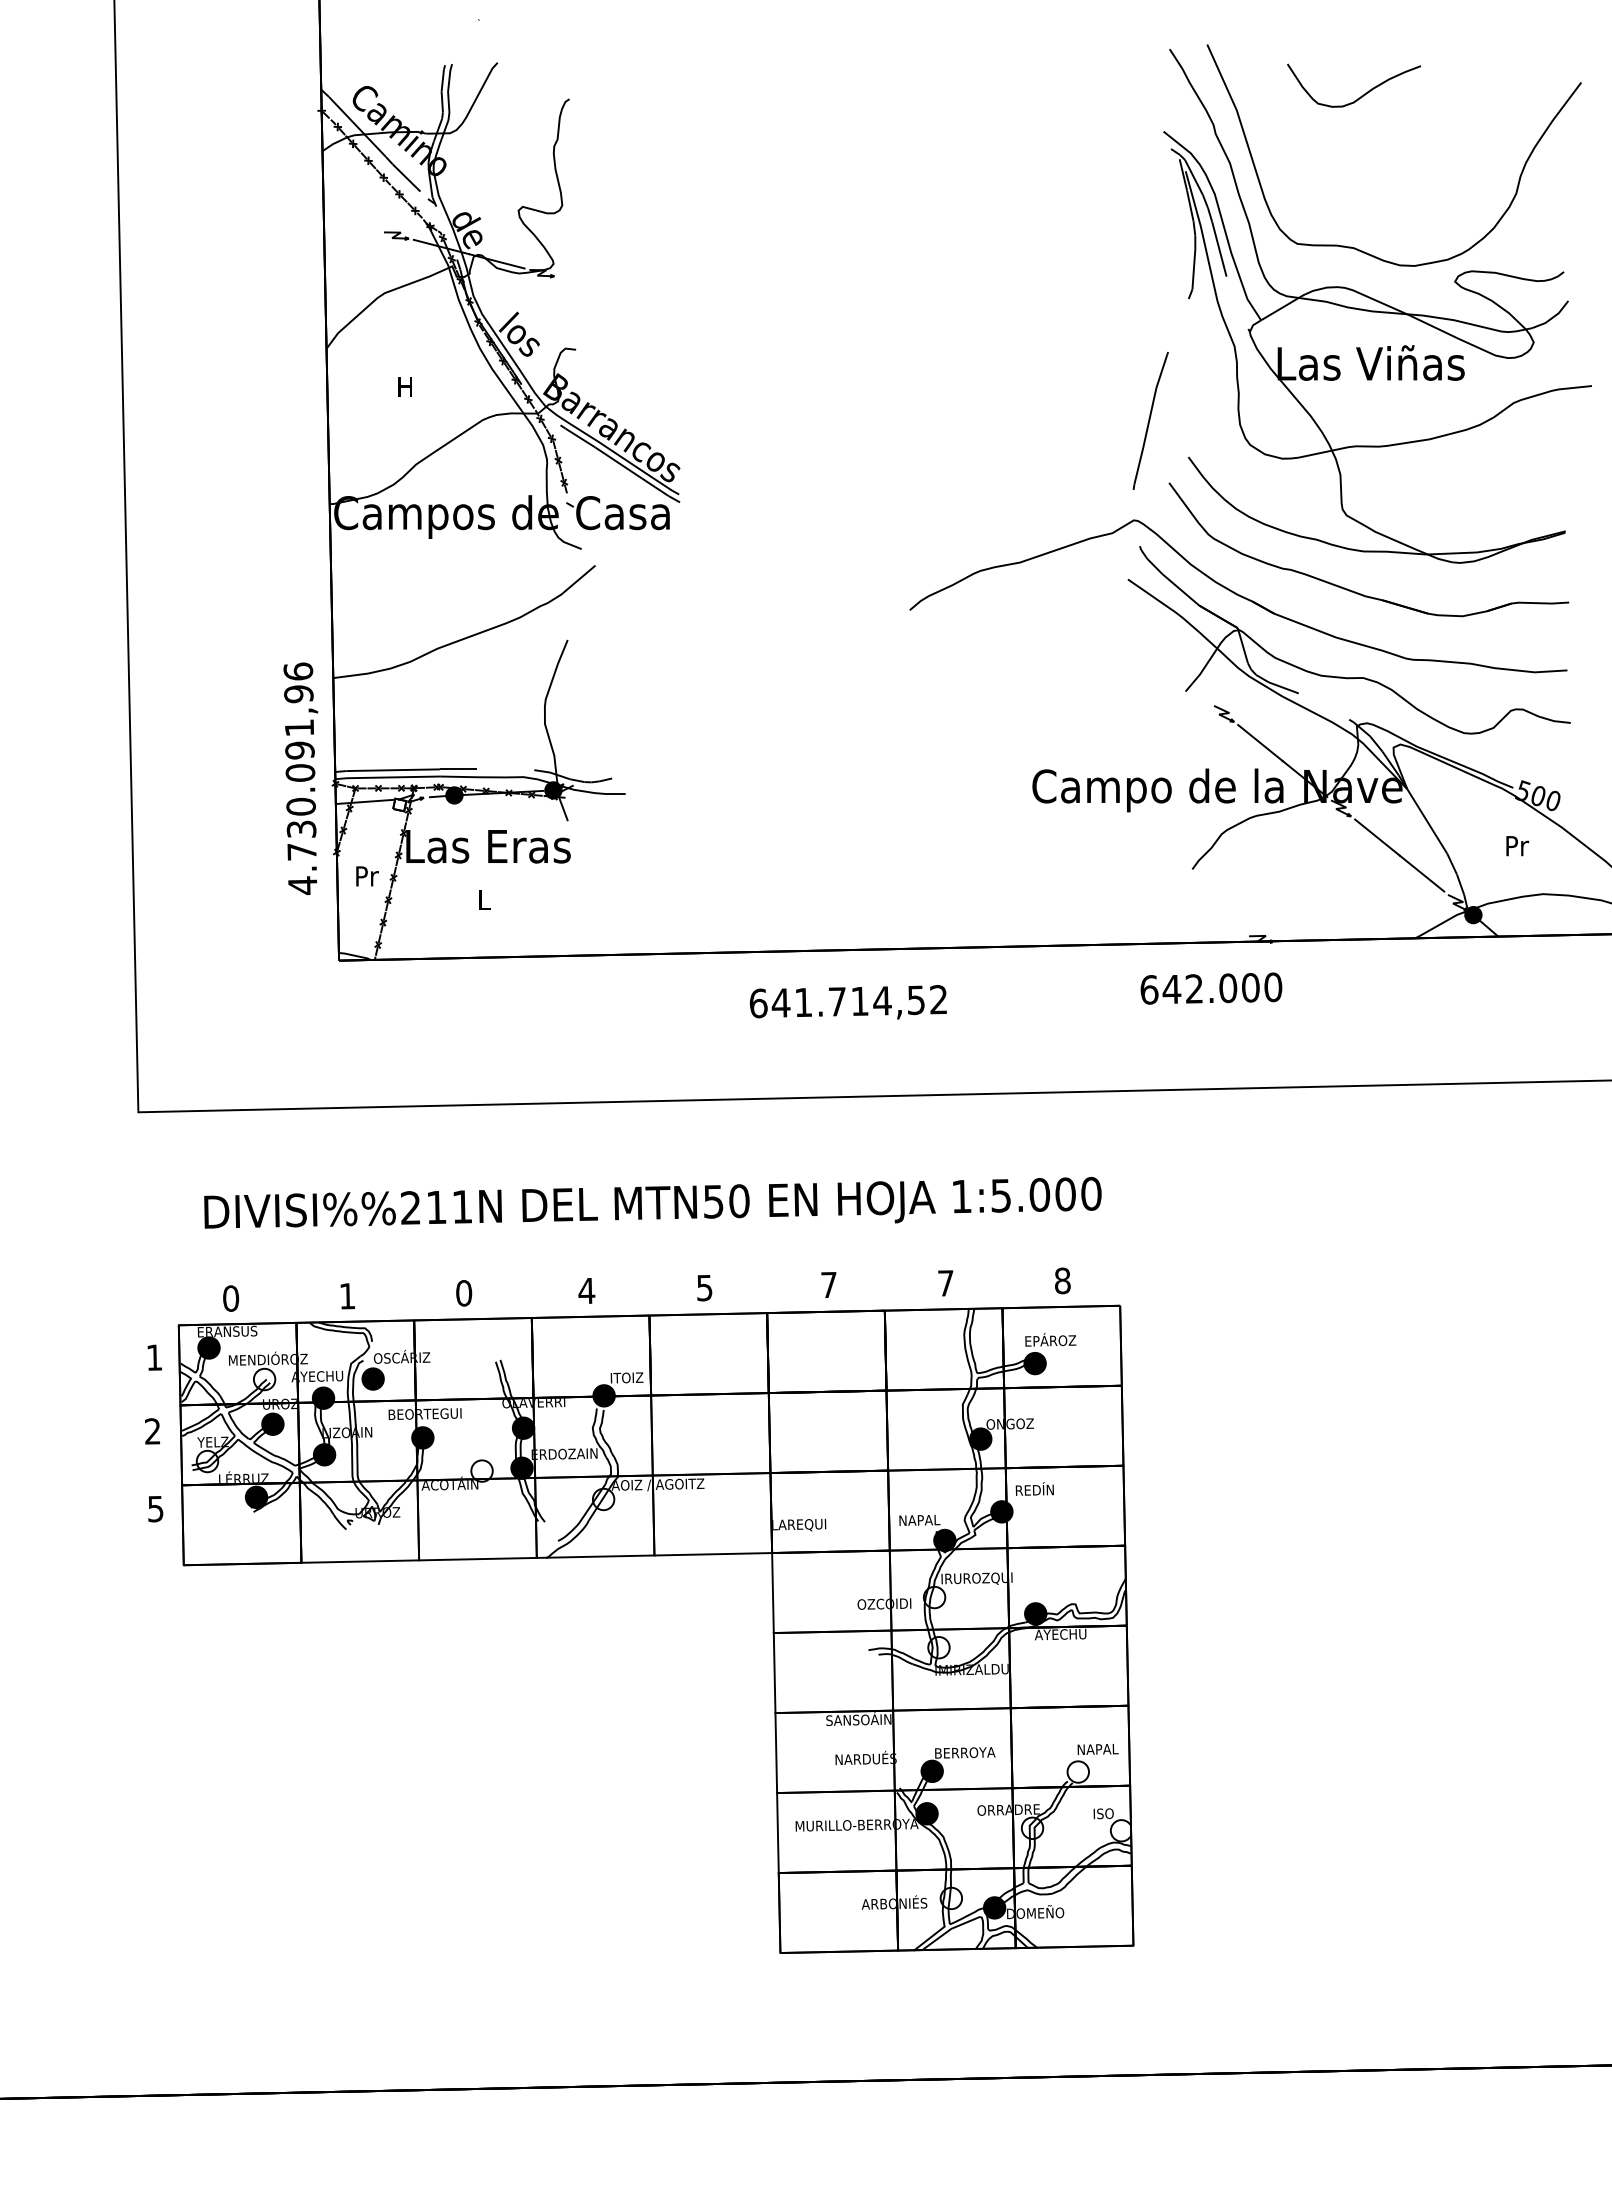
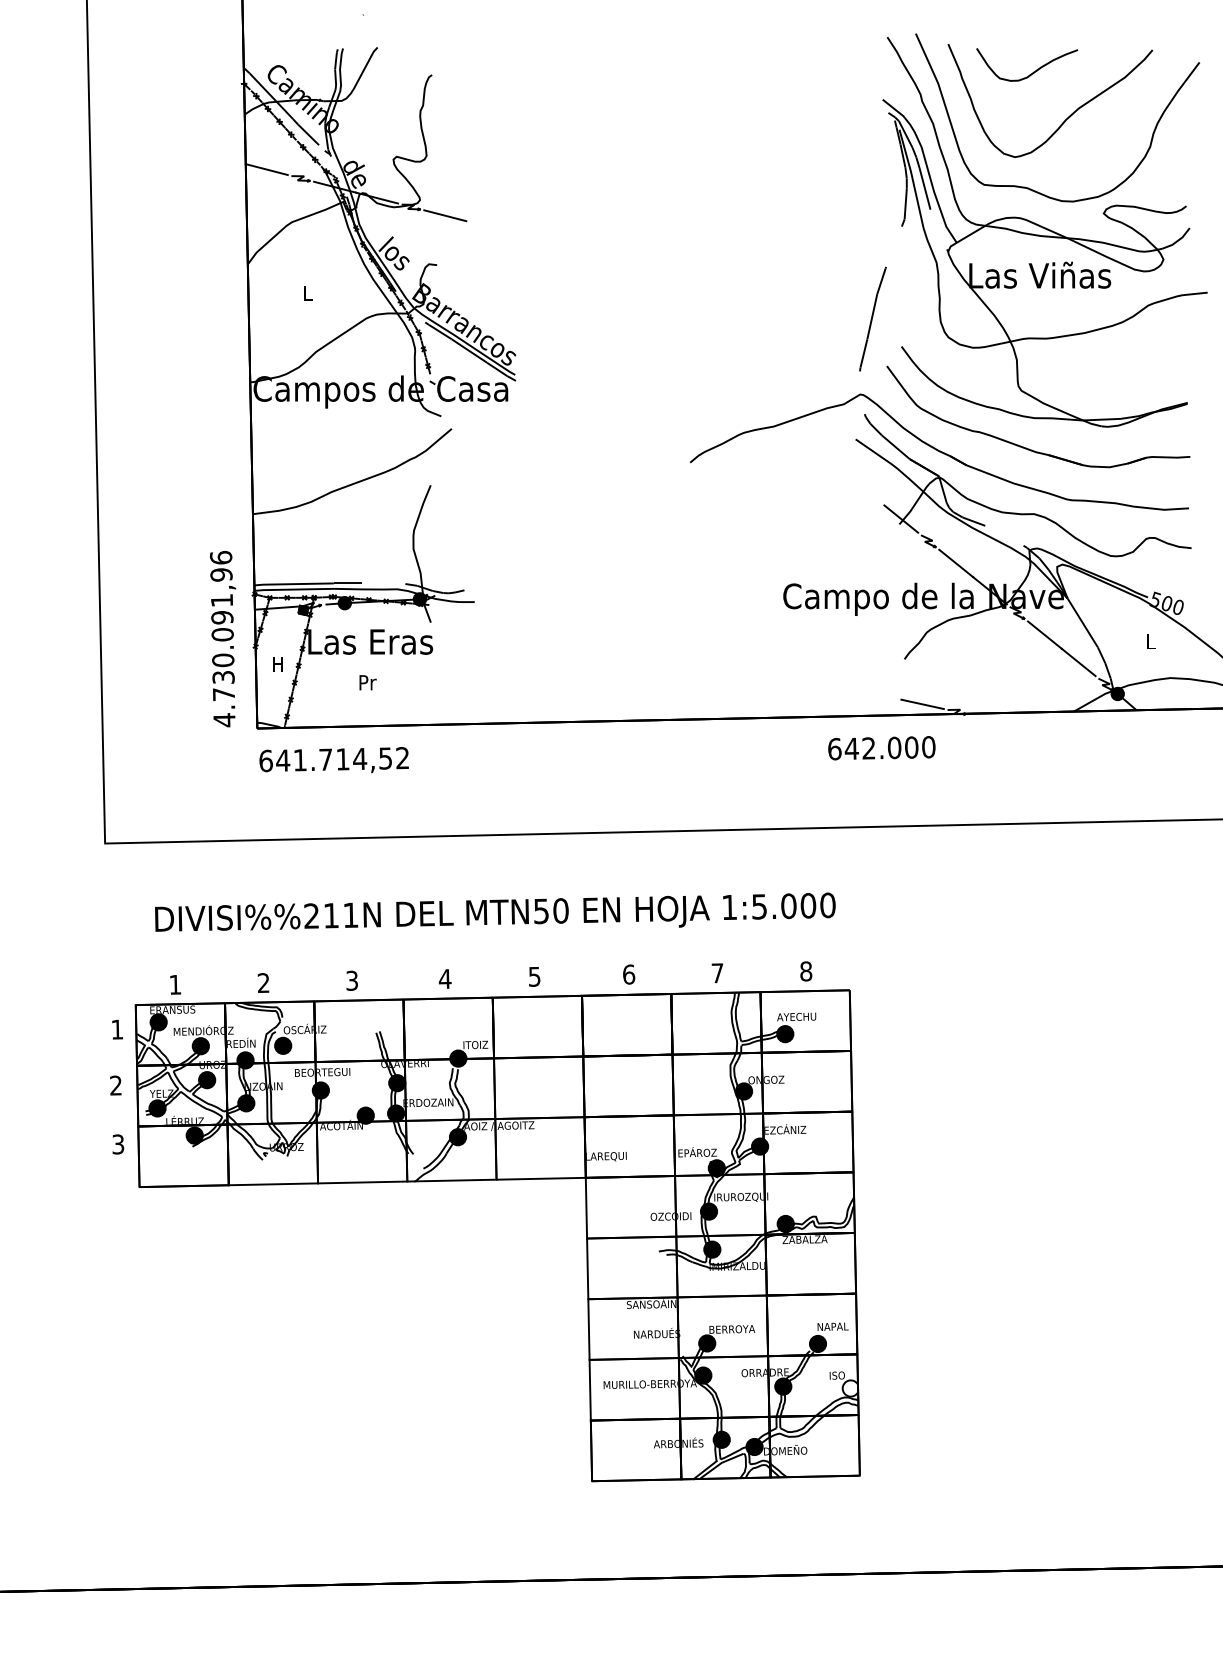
curve: (1406, 155) -> (1066, 117), added
line: (351, 223) -> (266, 169), added
line: (586, 284) -> (445, 215), added
text: (404, 386) -> (306, 293), H -> L
line: (1187, 684) -> (900, 519), added
text: (300, 778) -> (222, 638), moved
fill: (399, 804) -> (303, 610), added
text: (1517, 846) -> (1151, 641), Pr -> L
text: (367, 876) -> (278, 664), Pr -> H
text: (484, 900) -> (367, 682), L -> Pr
line: (1216, 928) -> (922, 704), added
text: (1211, 988) -> (881, 748), moved
text: (848, 1002) -> (334, 760), moved
text: (829, 1284) -> (629, 974), 7 -> 6
text: (464, 1293) -> (352, 980), 0 -> 3
text: (346, 1296) -> (262, 983), 1 -> 2
text: (231, 1298) -> (175, 984), 0 -> 1
text: (1050, 1339) -> (796, 1015), EPÁROZ -> AYECHU
text: (317, 1375) -> (240, 1043), AYECHU -> REDÍN
fill: (264, 1379) -> (200, 1046), added
fill: (207, 1461) -> (157, 1108), added
fill: (481, 1470) -> (365, 1115), added
text: (1034, 1488) -> (784, 1128), REDÍN -> EZCÁNIZ
fill: (603, 1499) -> (457, 1137), added
text: (155, 1508) -> (118, 1144), 5 -> 3
text: (919, 1519) -> (697, 1152), NAPAL -> EPÁROZ
fill: (934, 1597) -> (708, 1211), added
text: (1060, 1634) -> (804, 1239), AYECHU -> ZABALZA
fill: (938, 1647) -> (712, 1249), added
fill: (1077, 1771) -> (817, 1343), added
fill: (1032, 1828) -> (783, 1386), added
fill: (951, 1898) -> (721, 1439), added

